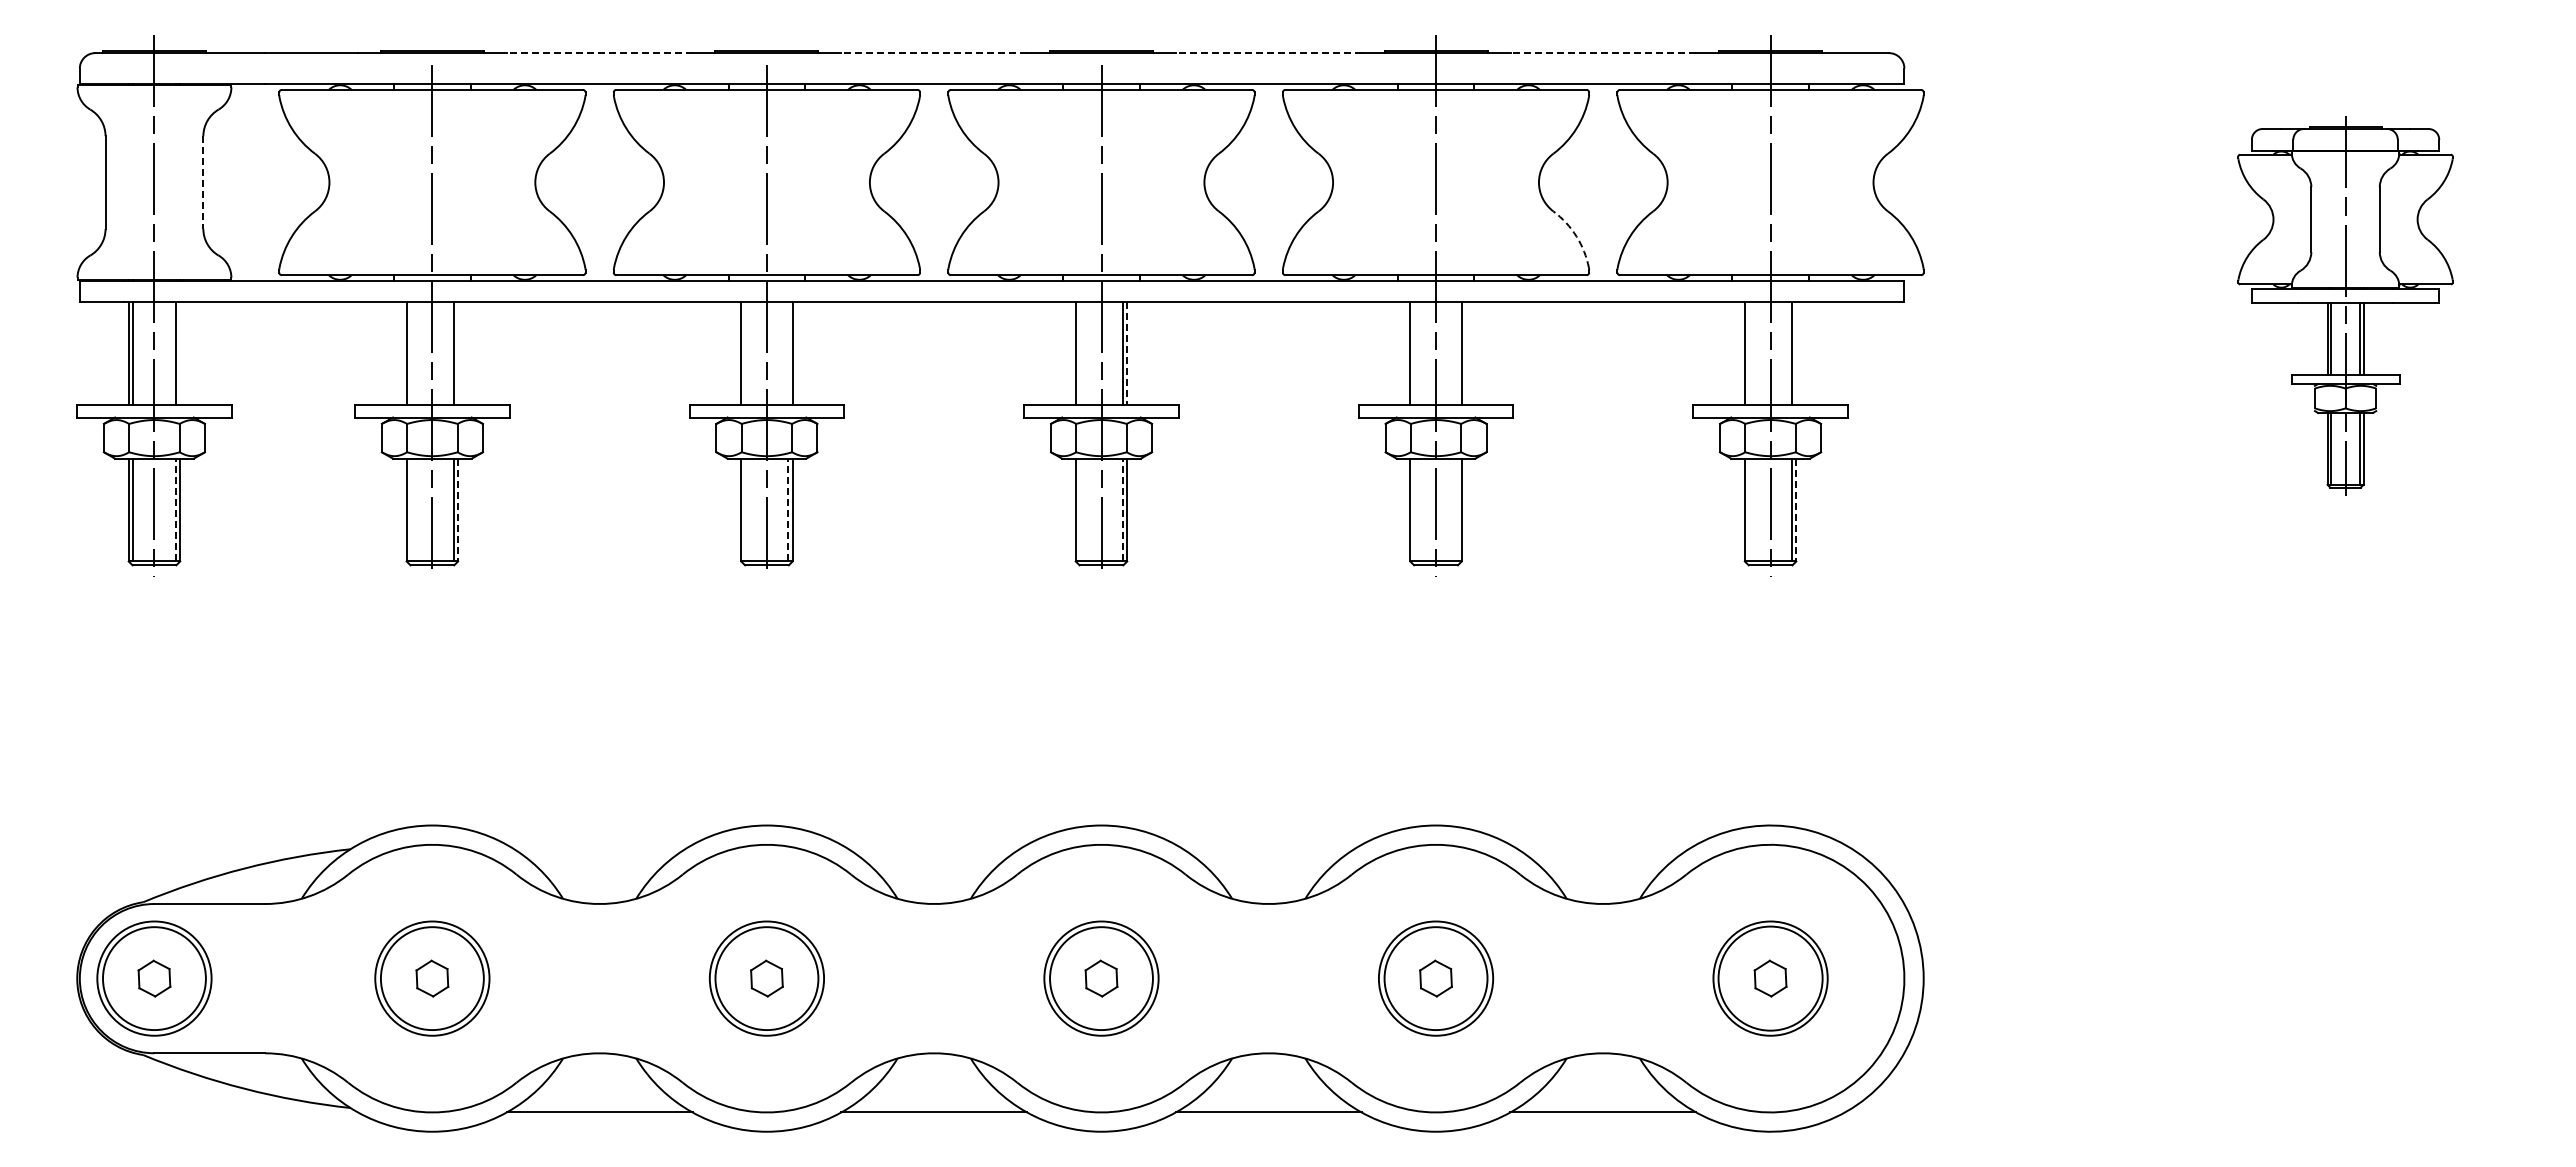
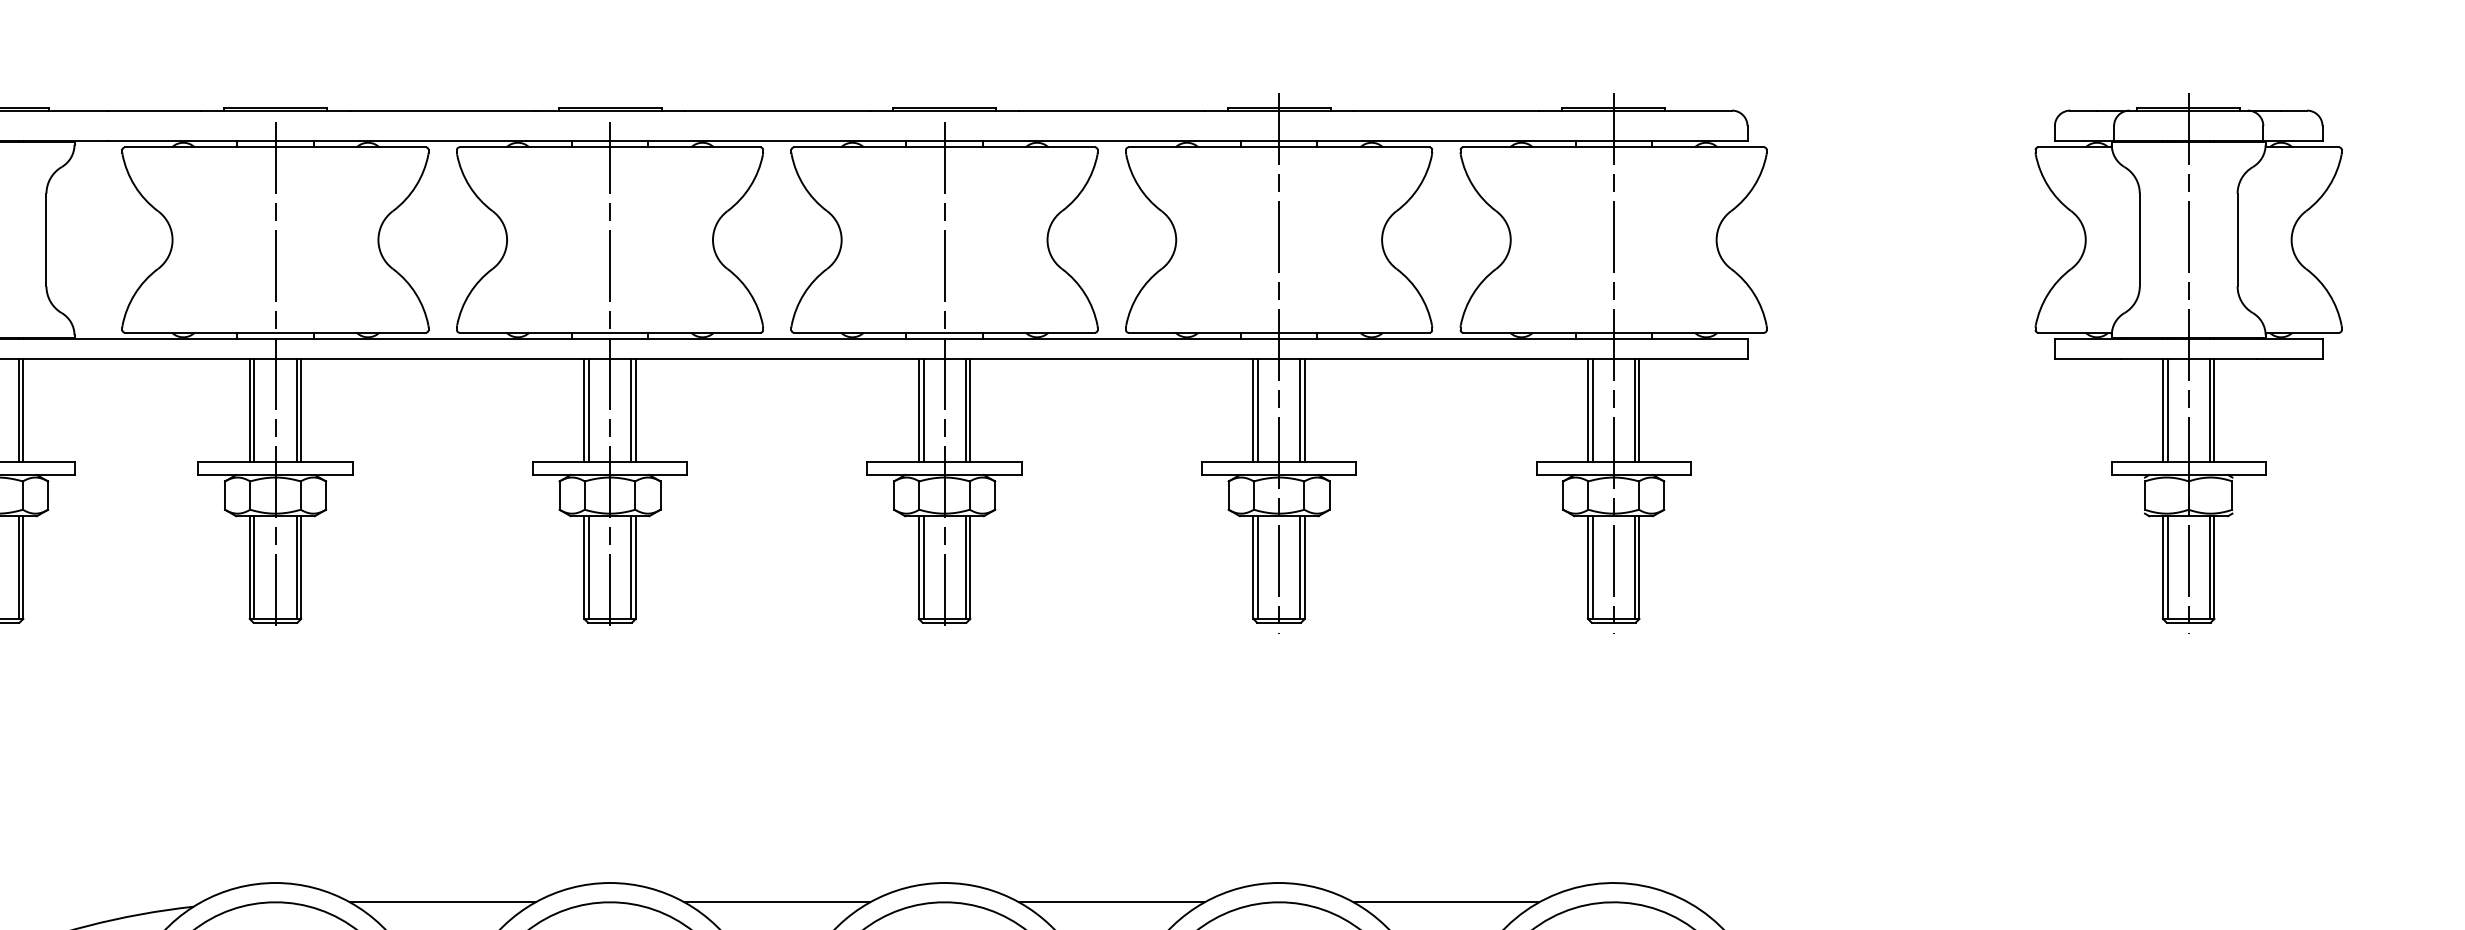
line: (599, 53) -> (442, 110), dashed -> solid
line: (934, 53) -> (777, 110), dashed -> solid
line: (1268, 53) -> (1111, 110), dashed -> solid
line: (1603, 53) -> (1446, 110), dashed -> solid
line: (203, 183) -> (46, 240), dashed -> solid
arc: (1576, 236) -> (1419, 293), dashed -> solid
part: (2345, 305) -> (2188, 362), size x1.43
line: (180, 352) -> (23, 409), added
line: (411, 352) -> (254, 409), added
line: (458, 352) -> (301, 409), added
line: (745, 352) -> (588, 409), added
line: (788, 352) -> (631, 409), added
line: (1080, 352) -> (923, 409), added
line: (1414, 352) -> (1257, 409), added
line: (1457, 352) -> (1300, 409), added
line: (1749, 352) -> (1592, 409), added
line: (1796, 352) -> (1639, 409), added
line: (1127, 353) -> (970, 410), dashed -> solid
line: (175, 509) -> (18, 566), dashed -> solid
line: (411, 509) -> (254, 566), added
line: (745, 509) -> (588, 566), added
line: (788, 509) -> (631, 566), dashed -> solid
line: (1080, 509) -> (923, 566), added
line: (1122, 509) -> (965, 566), dashed -> solid
line: (1414, 509) -> (1257, 566), added
line: (1457, 509) -> (1300, 566), added
line: (1749, 509) -> (1592, 566), added
line: (458, 510) -> (301, 567), dashed -> solid
line: (1796, 510) -> (1639, 567), dashed -> solid
line: (599, 844) -> (442, 901), added
line: (934, 844) -> (777, 901), added
line: (1268, 844) -> (1111, 901), added
line: (1603, 844) -> (1446, 901), added

